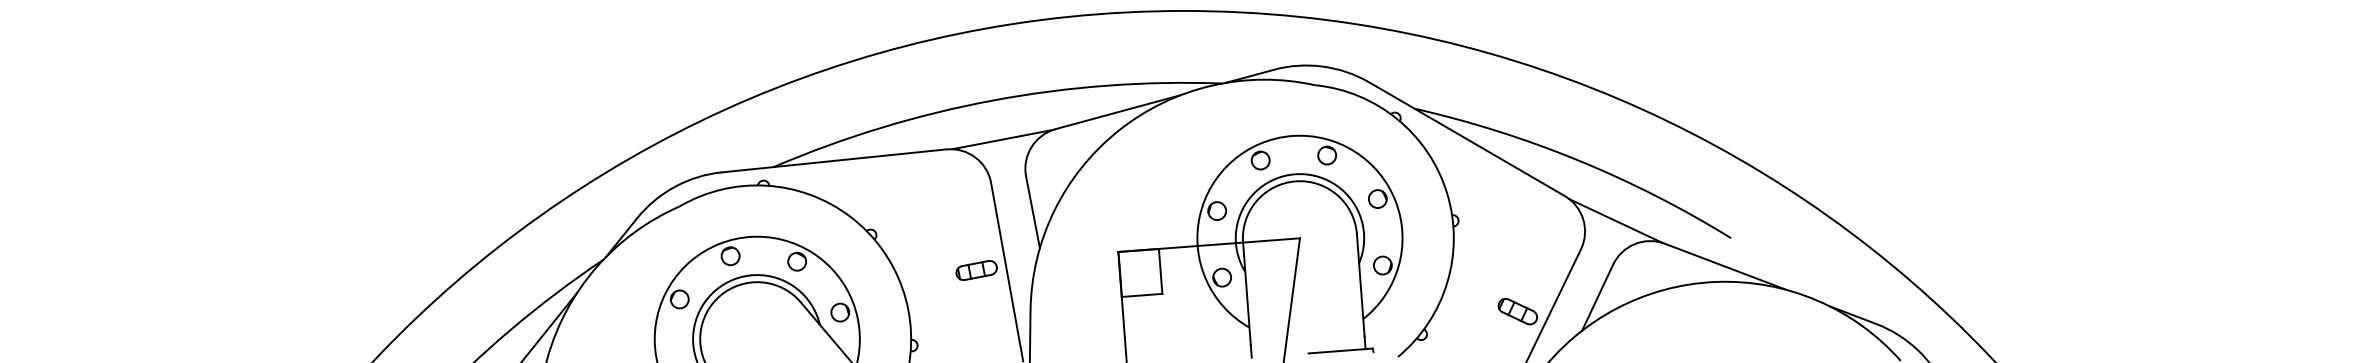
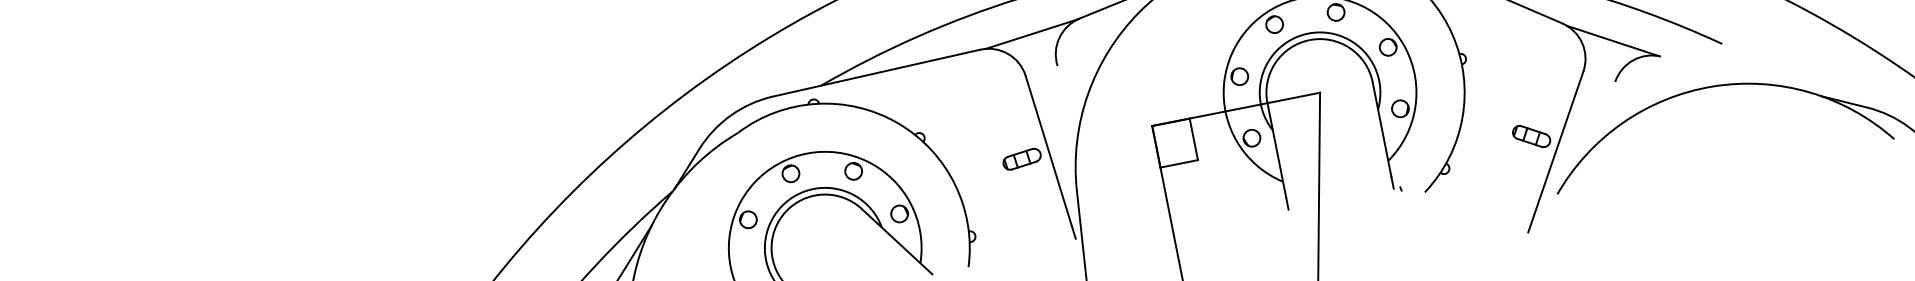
line: (1032, 212) -> (1067, 98), removed
line: (1725, 266) -> (1720, 71), removed
line: (1597, 297) -> (1604, 114), removed
line: (1340, 350) -> (1370, 192), removed

